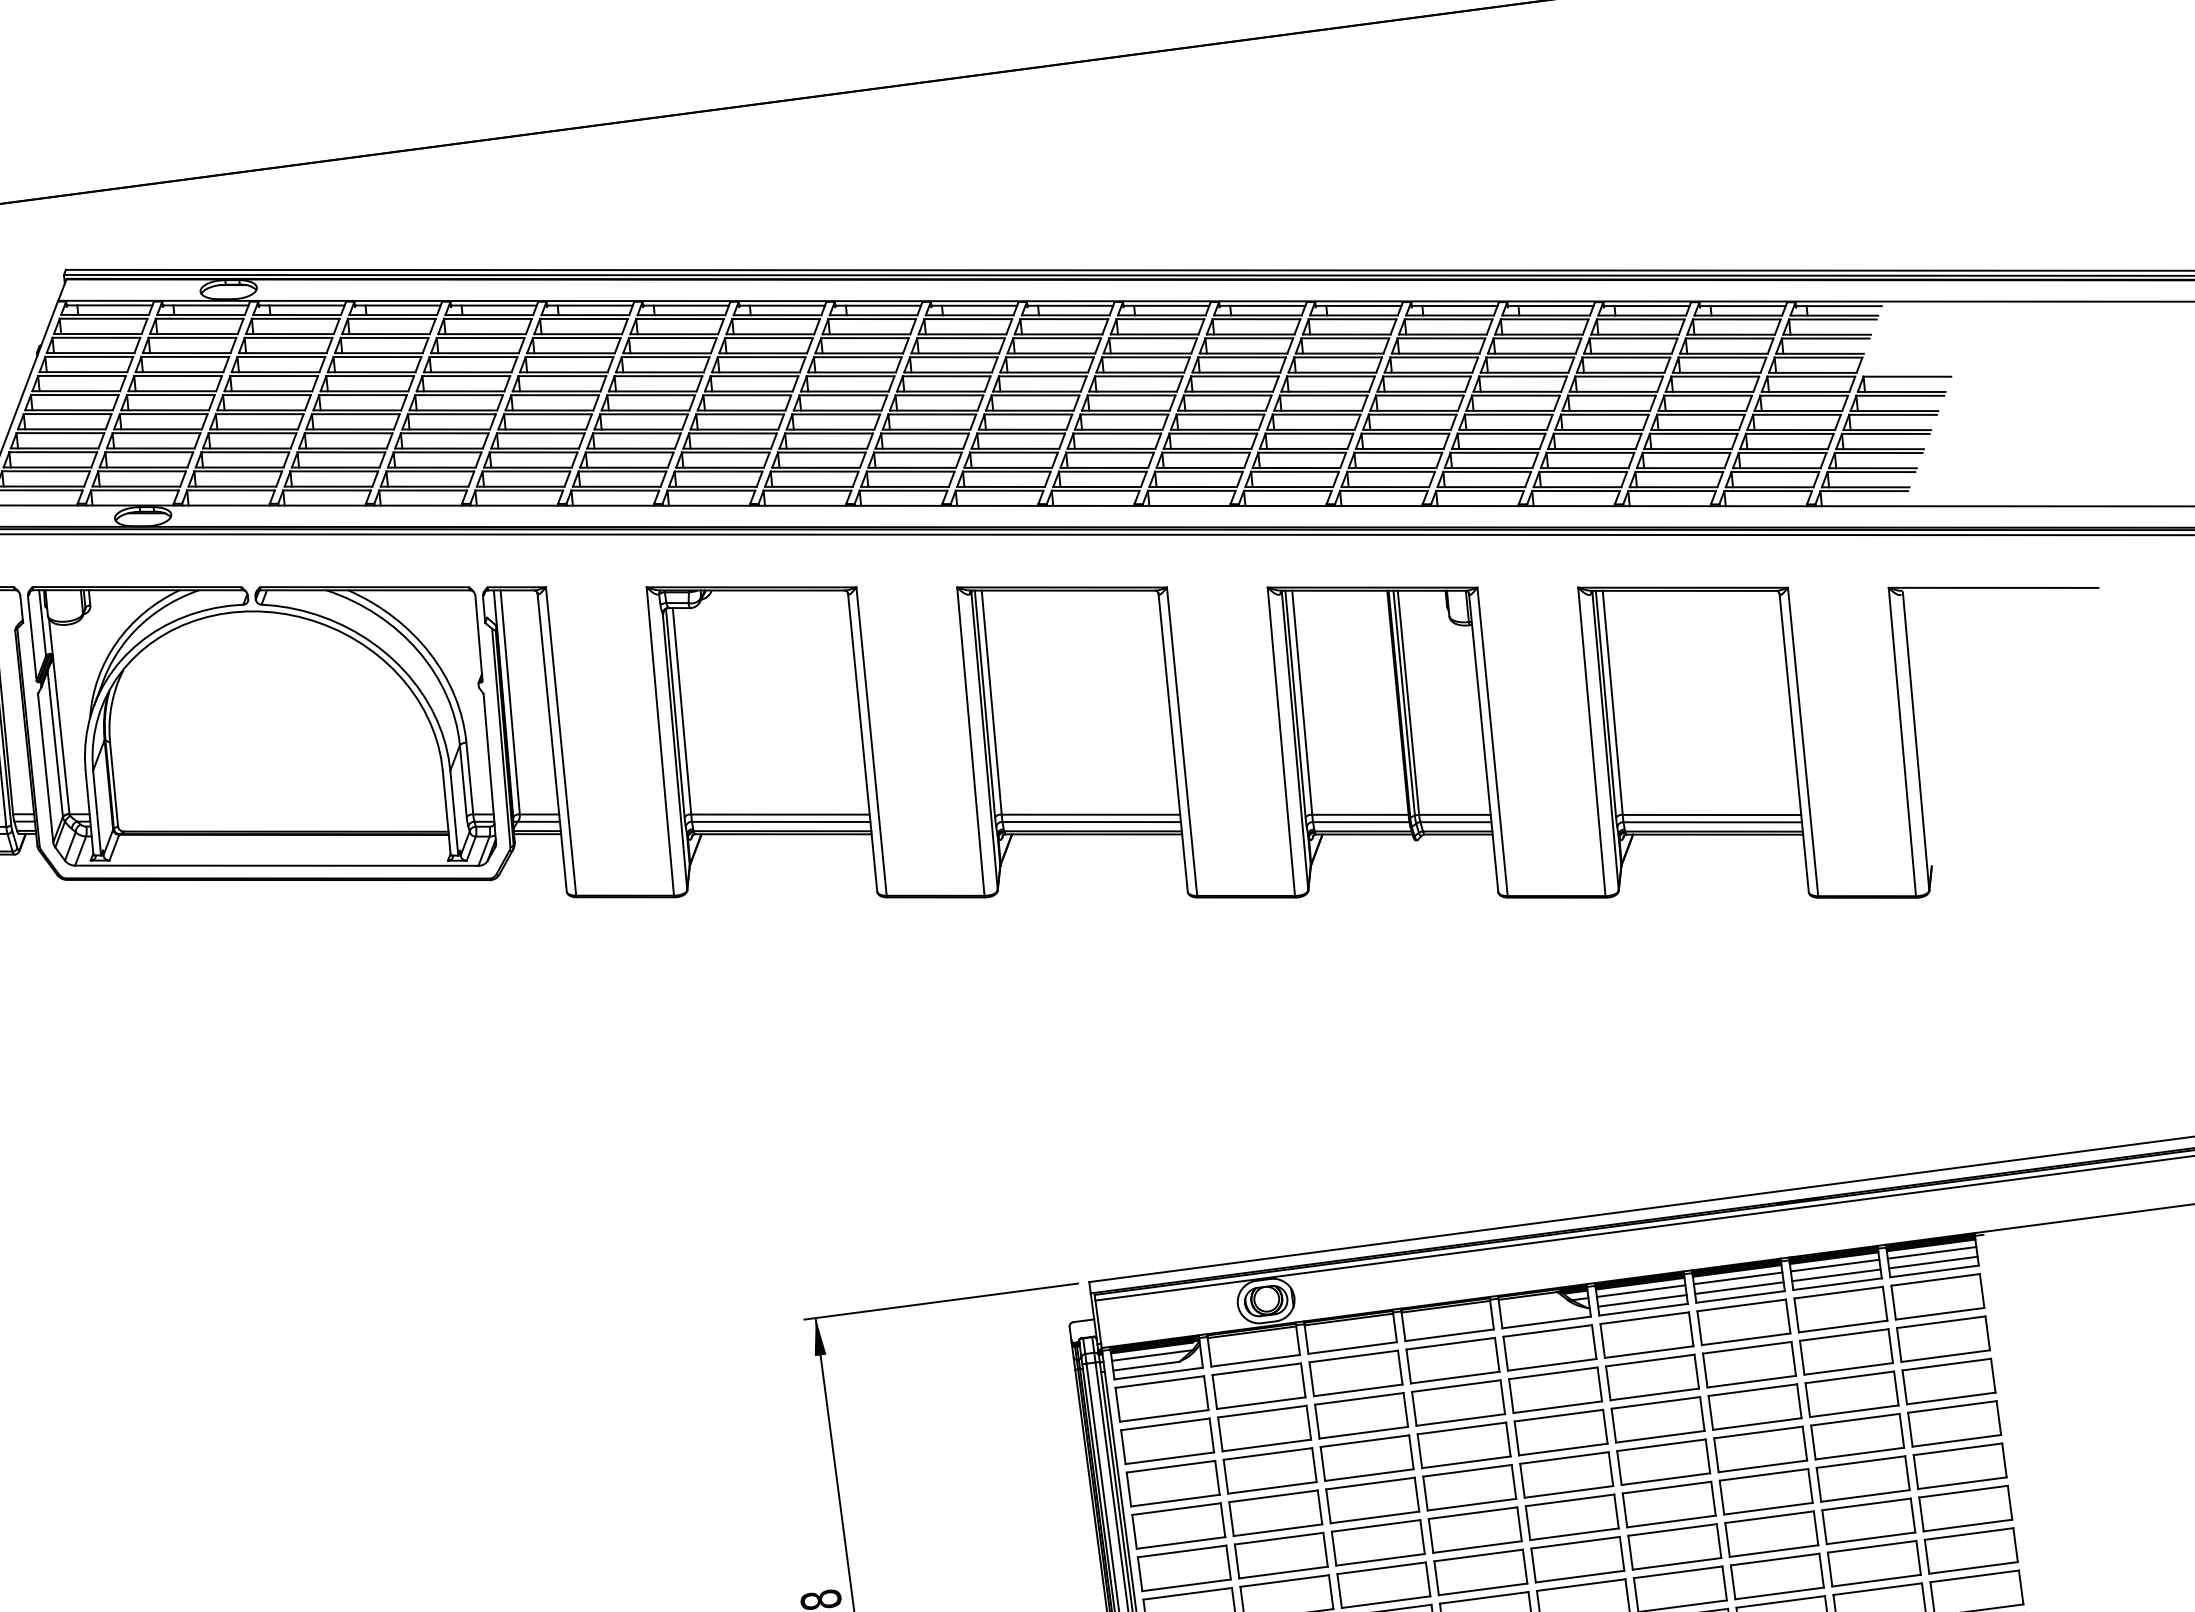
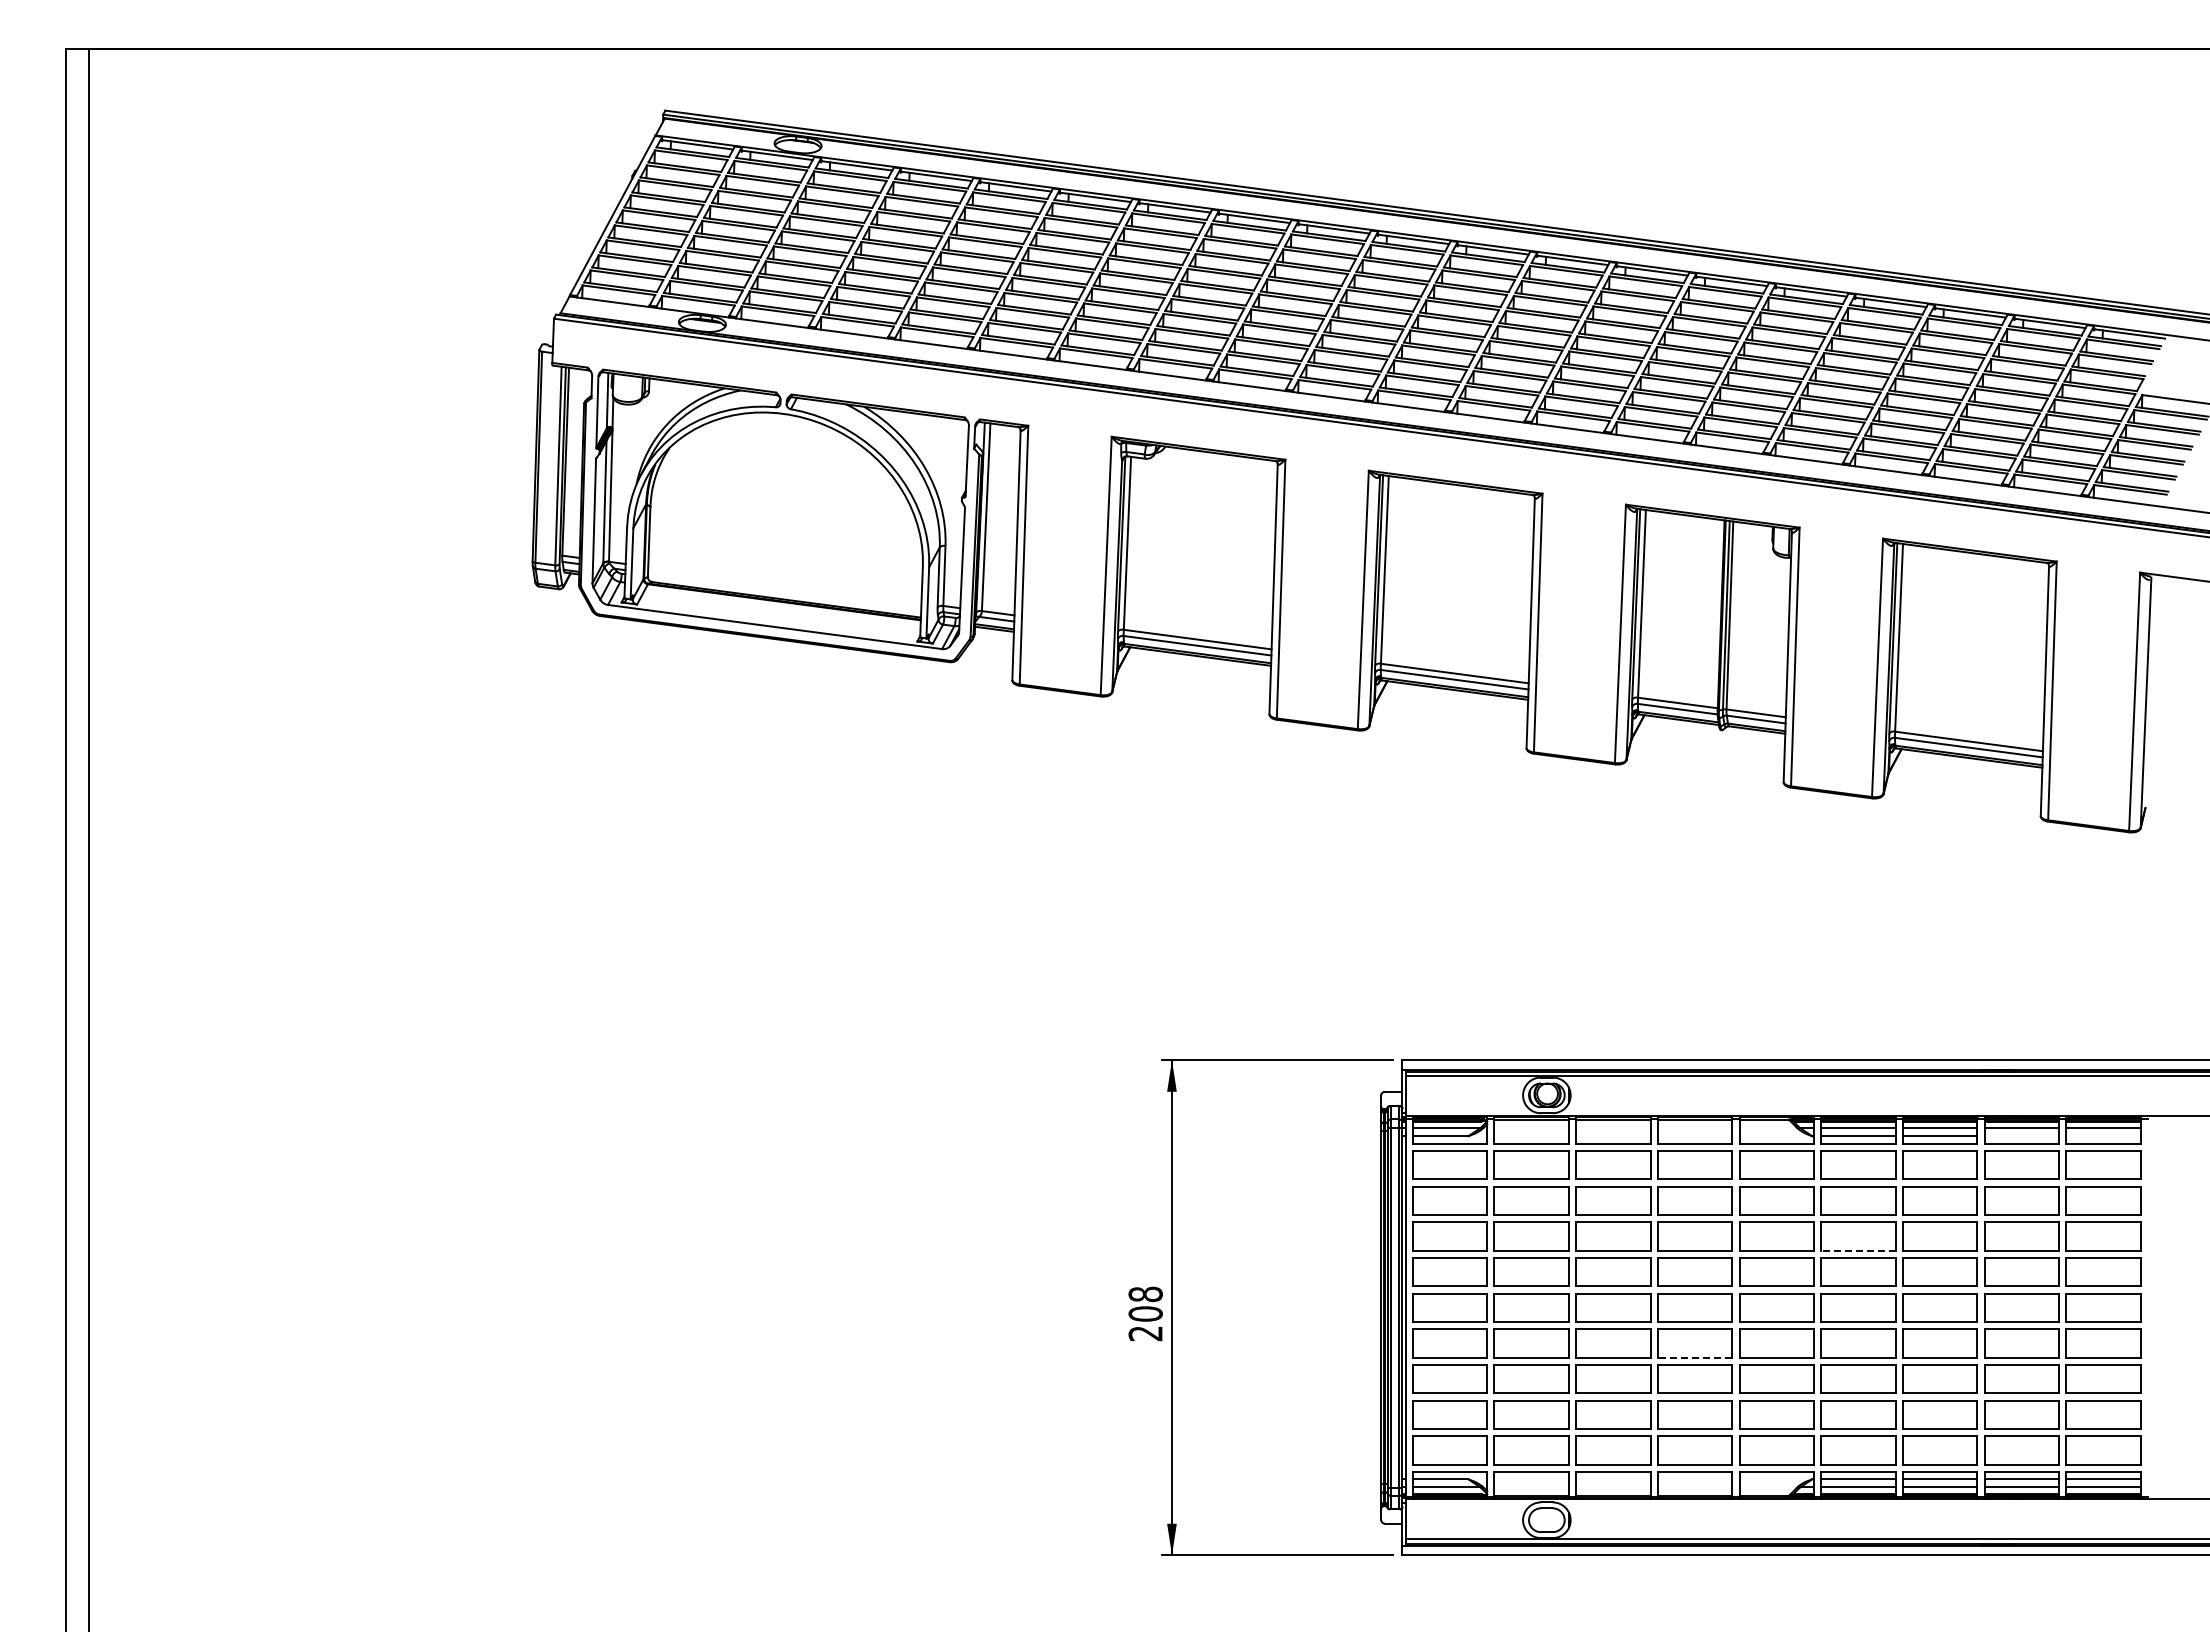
line: (1933, 1262) -> (2103, 1136), removed
line: (1836, 1275) -> (2021, 1136), removed
line: (1659, 1436) -> (1857, 1250), solid -> dashed
line: (1482, 1589) -> (1694, 1357), solid -> dashed

